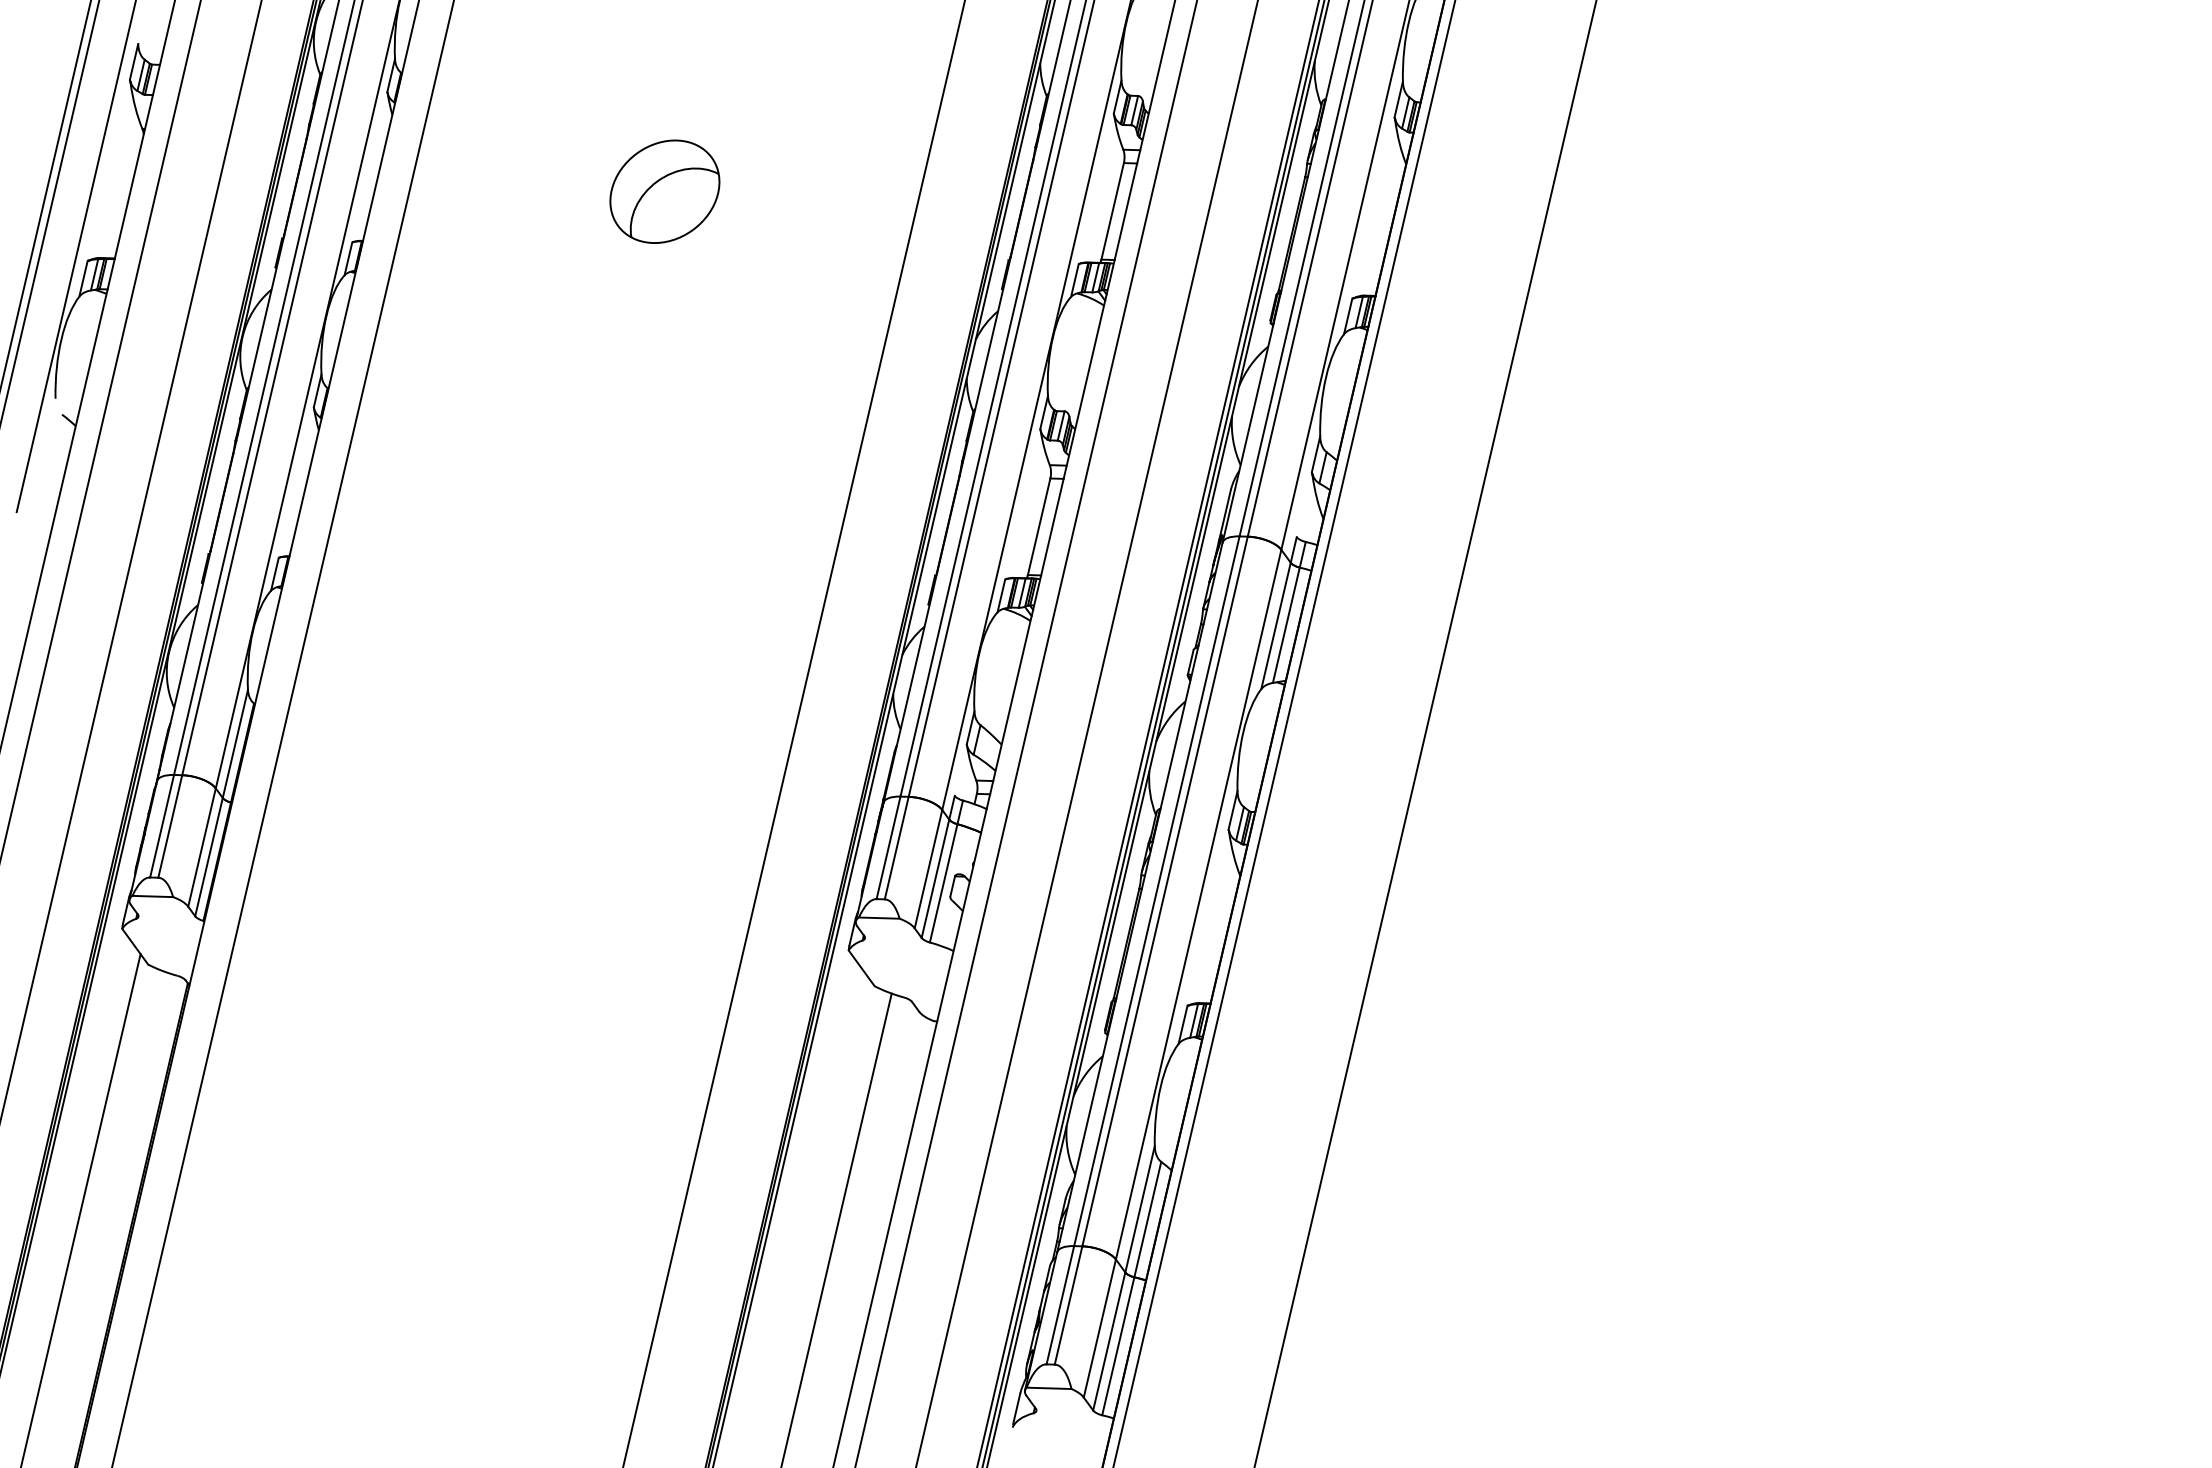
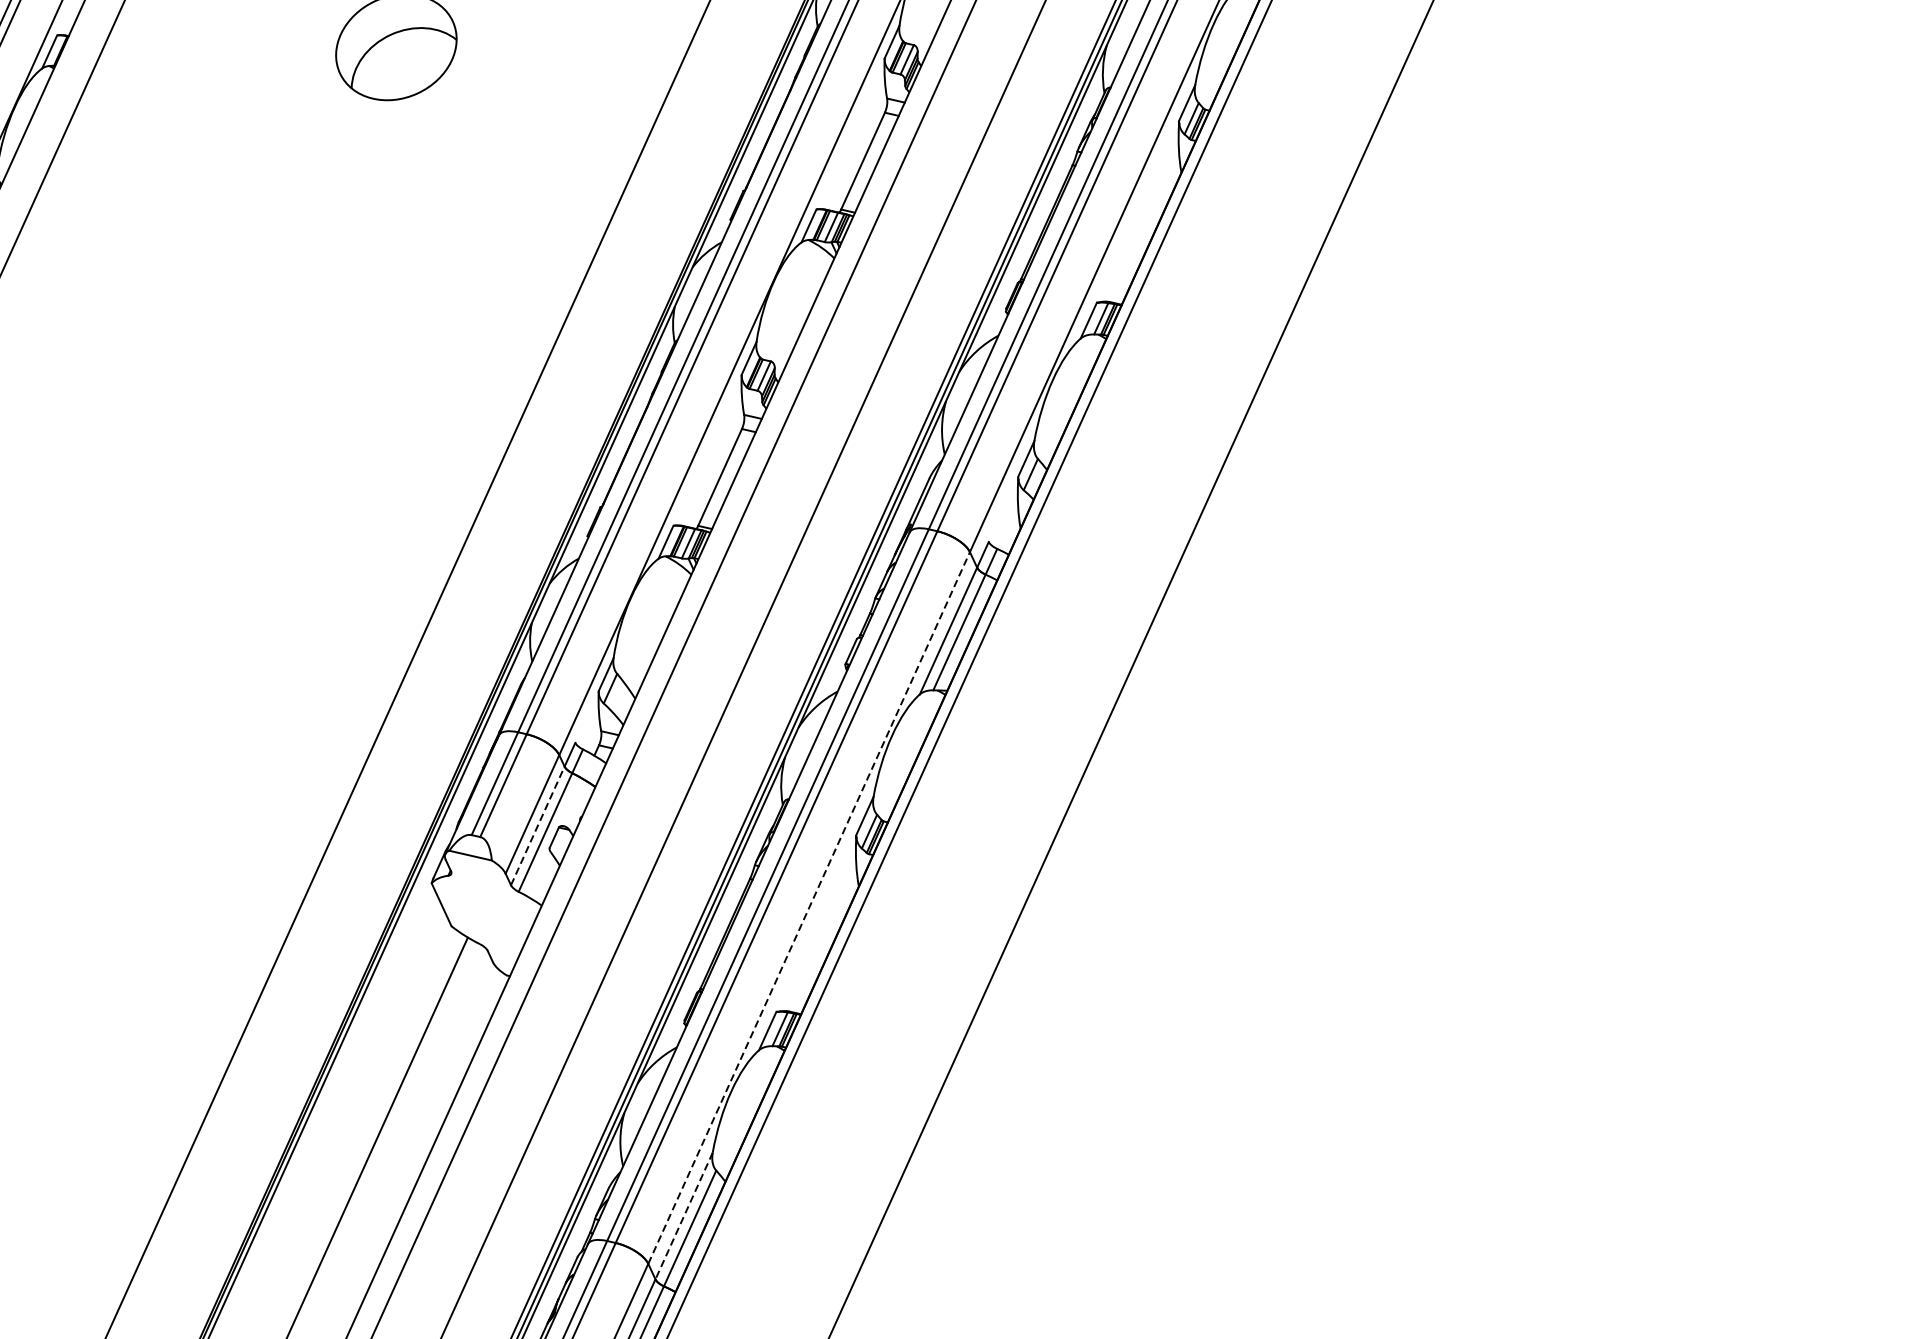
line: (935, 878) -> (537, 825), solid -> dashed
line: (1198, 904) -> (809, 907), solid -> dashed
line: (1140, 1209) -> (684, 1216), solid -> dashed

